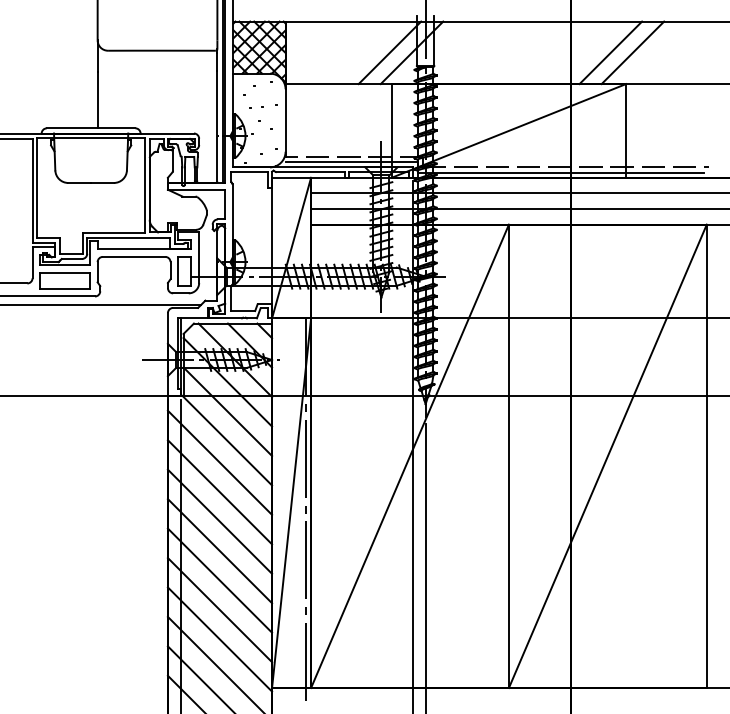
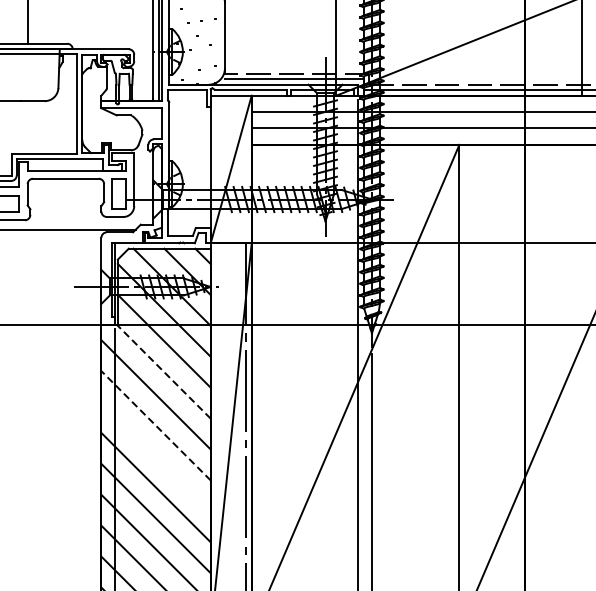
line: (226, 440) -> (162, 371), solid -> dashed
line: (220, 492) -> (156, 426), solid -> dashed
line: (219, 521) -> (155, 456), removed

